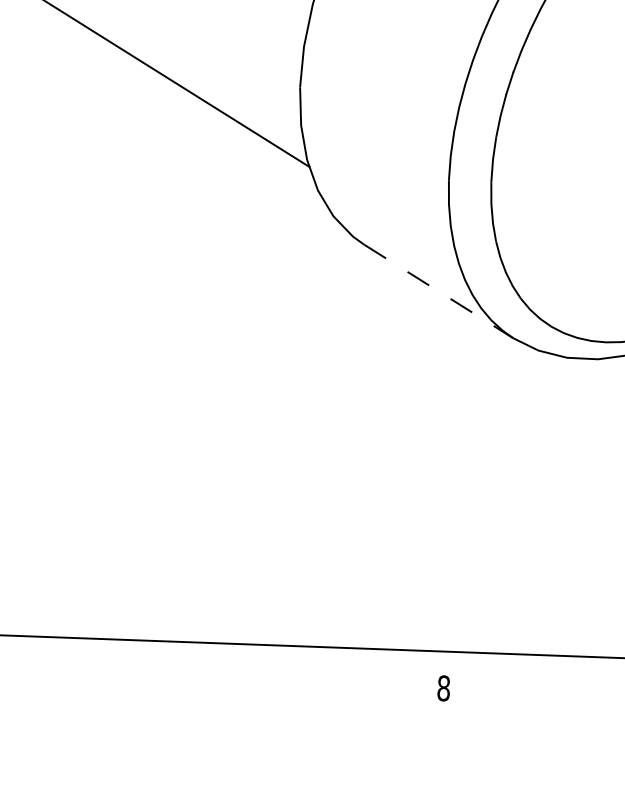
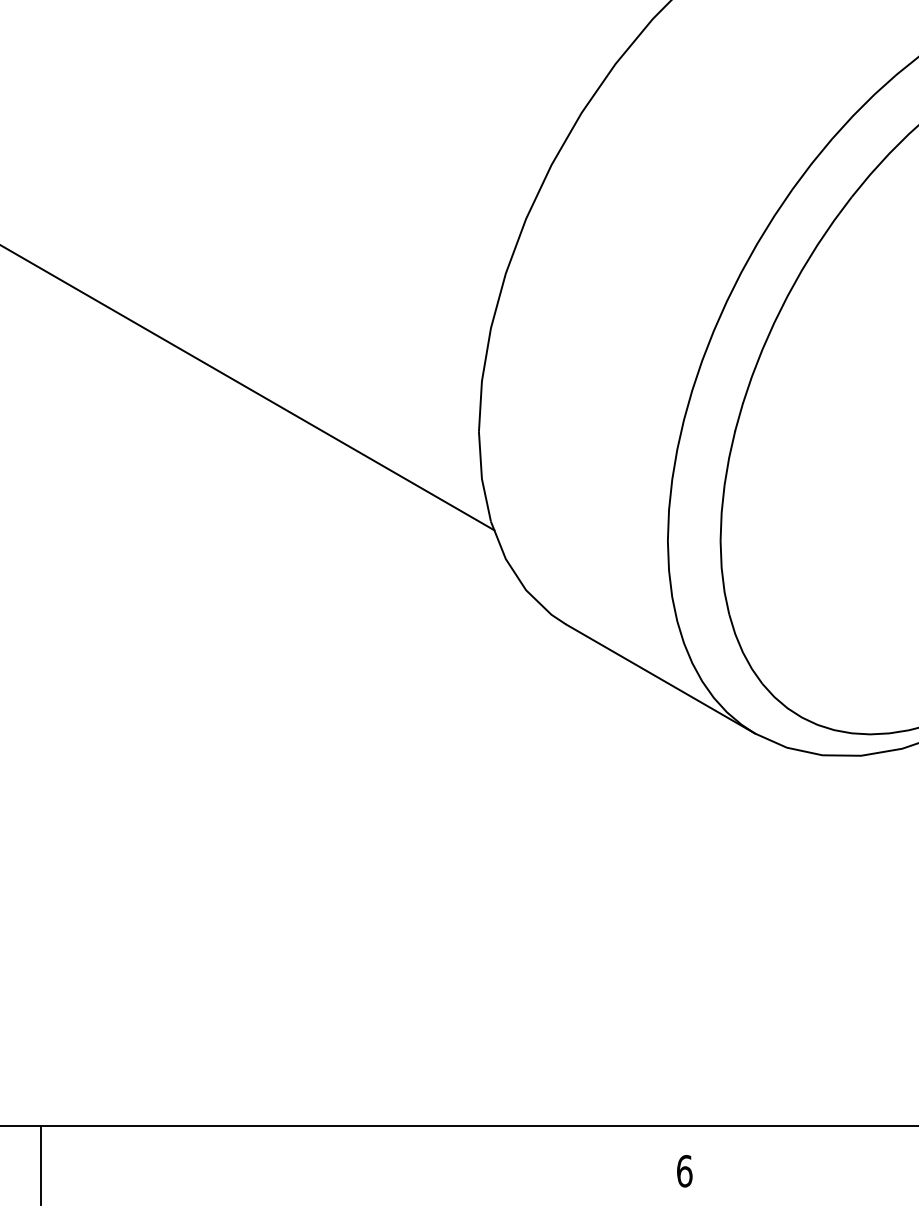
line: (438, 292) -> (660, 679), dashed -> solid
text: (443, 688) -> (684, 1171), 8 -> 6

